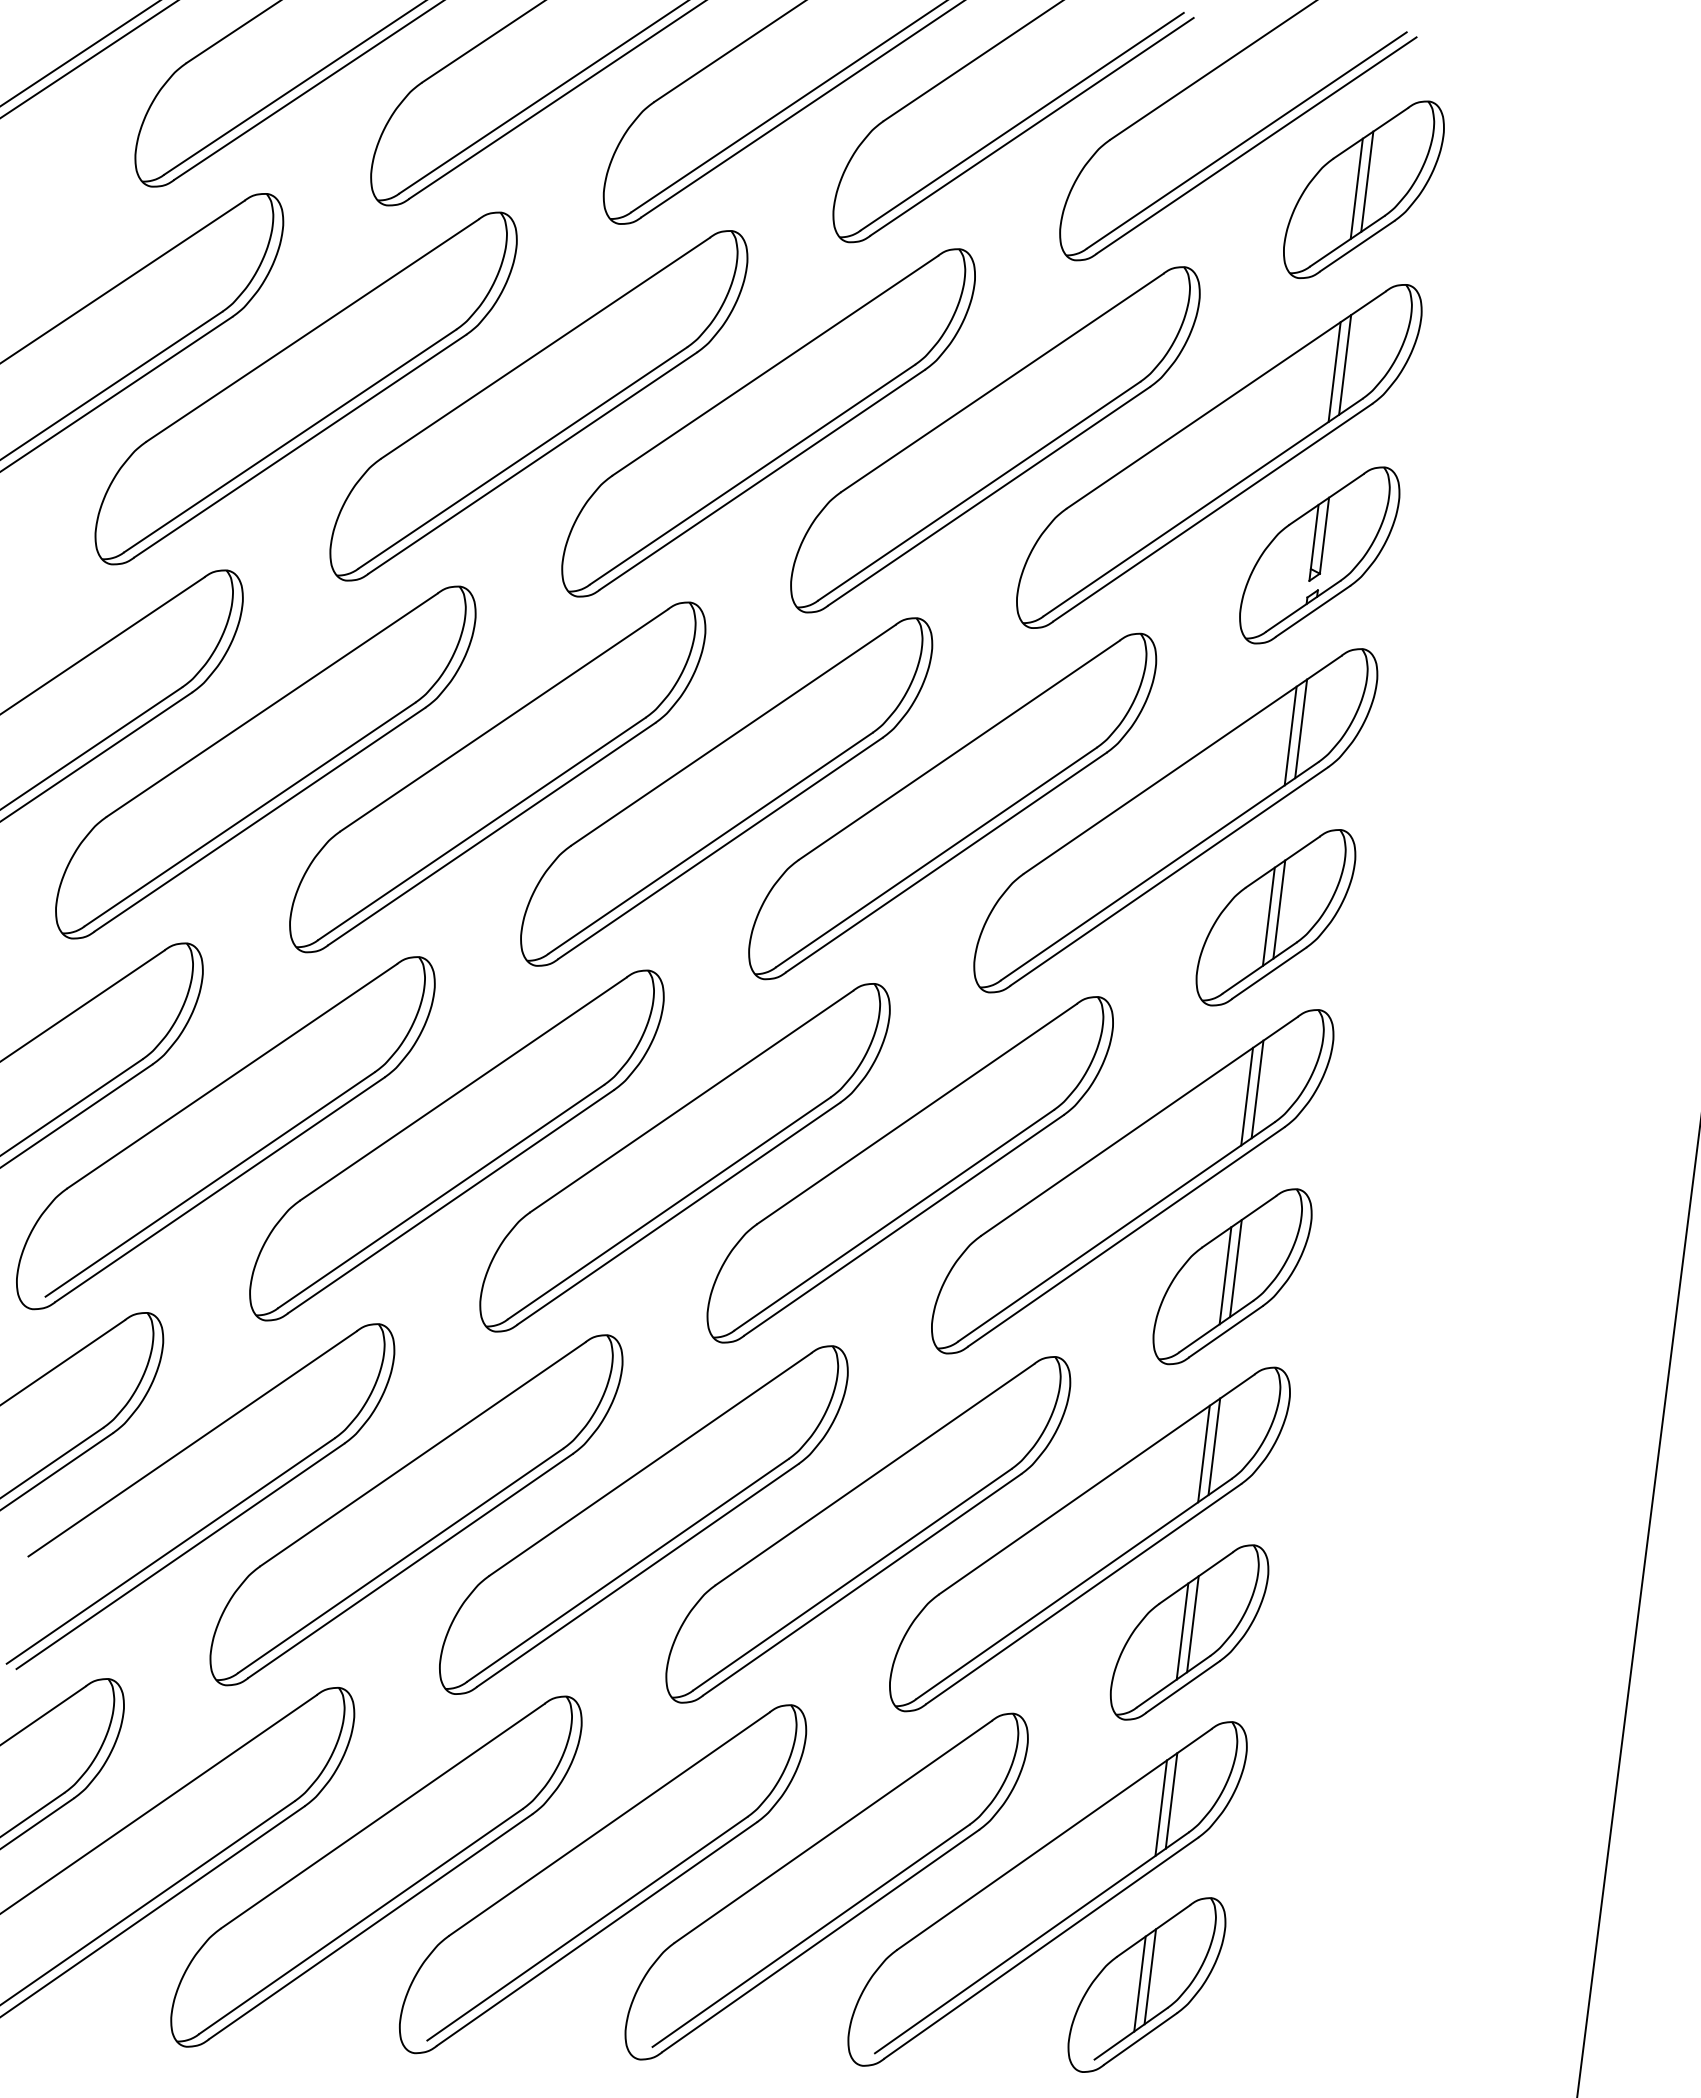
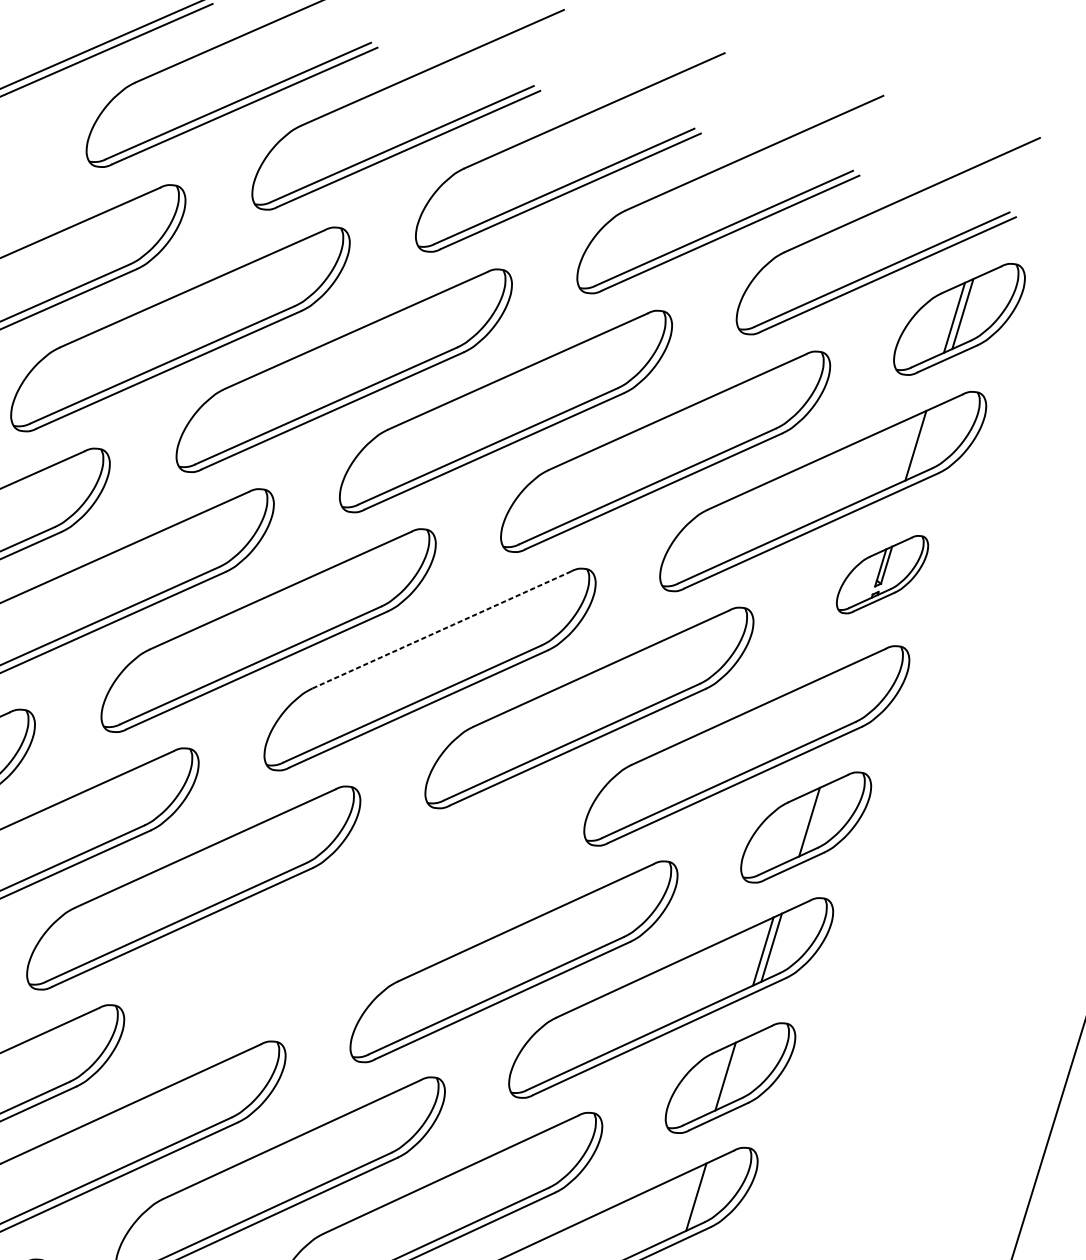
line: (1345, 364) -> (924, 441), removed
part: (1319, 555) -> (882, 574), size x0.7
line: (1301, 728) -> (847, 695), removed
line: (733, 735) -> (441, 630), solid -> dashed
line: (1290, 735) -> (839, 699), removed
line: (1268, 916) -> (800, 825), removed
part: (684, 1157) -> (354, 924), removed
line: (1235, 1268) -> (733, 1072), removed
line: (1203, 1453) -> (687, 1200), removed

